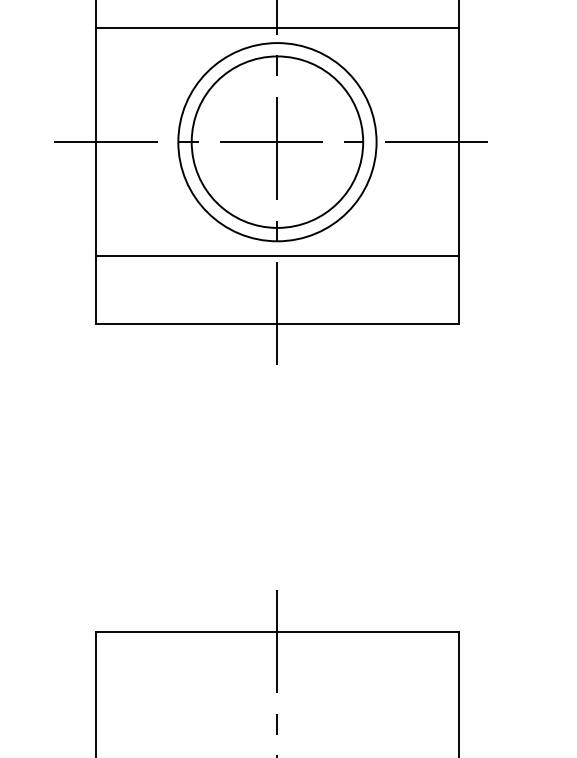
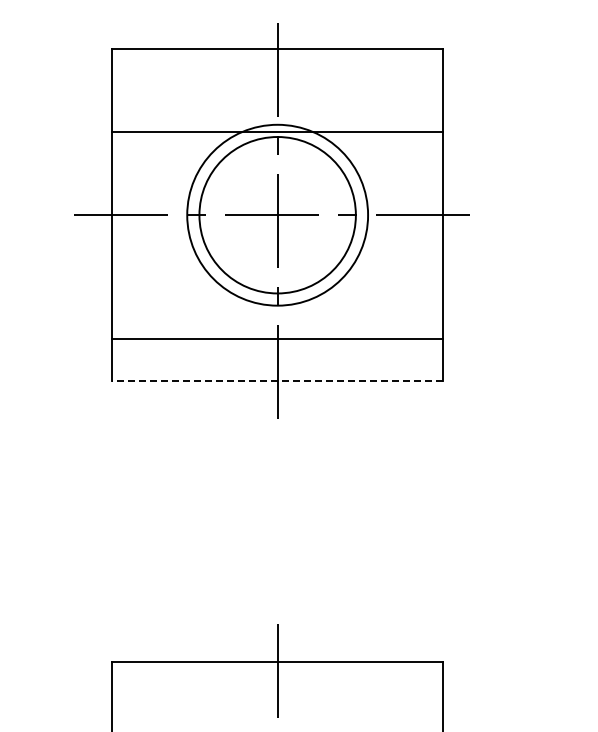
line: (277, 28) -> (277, 132), moved
line: (277, 256) -> (277, 339), moved
line: (277, 324) -> (277, 381), solid -> dashed

